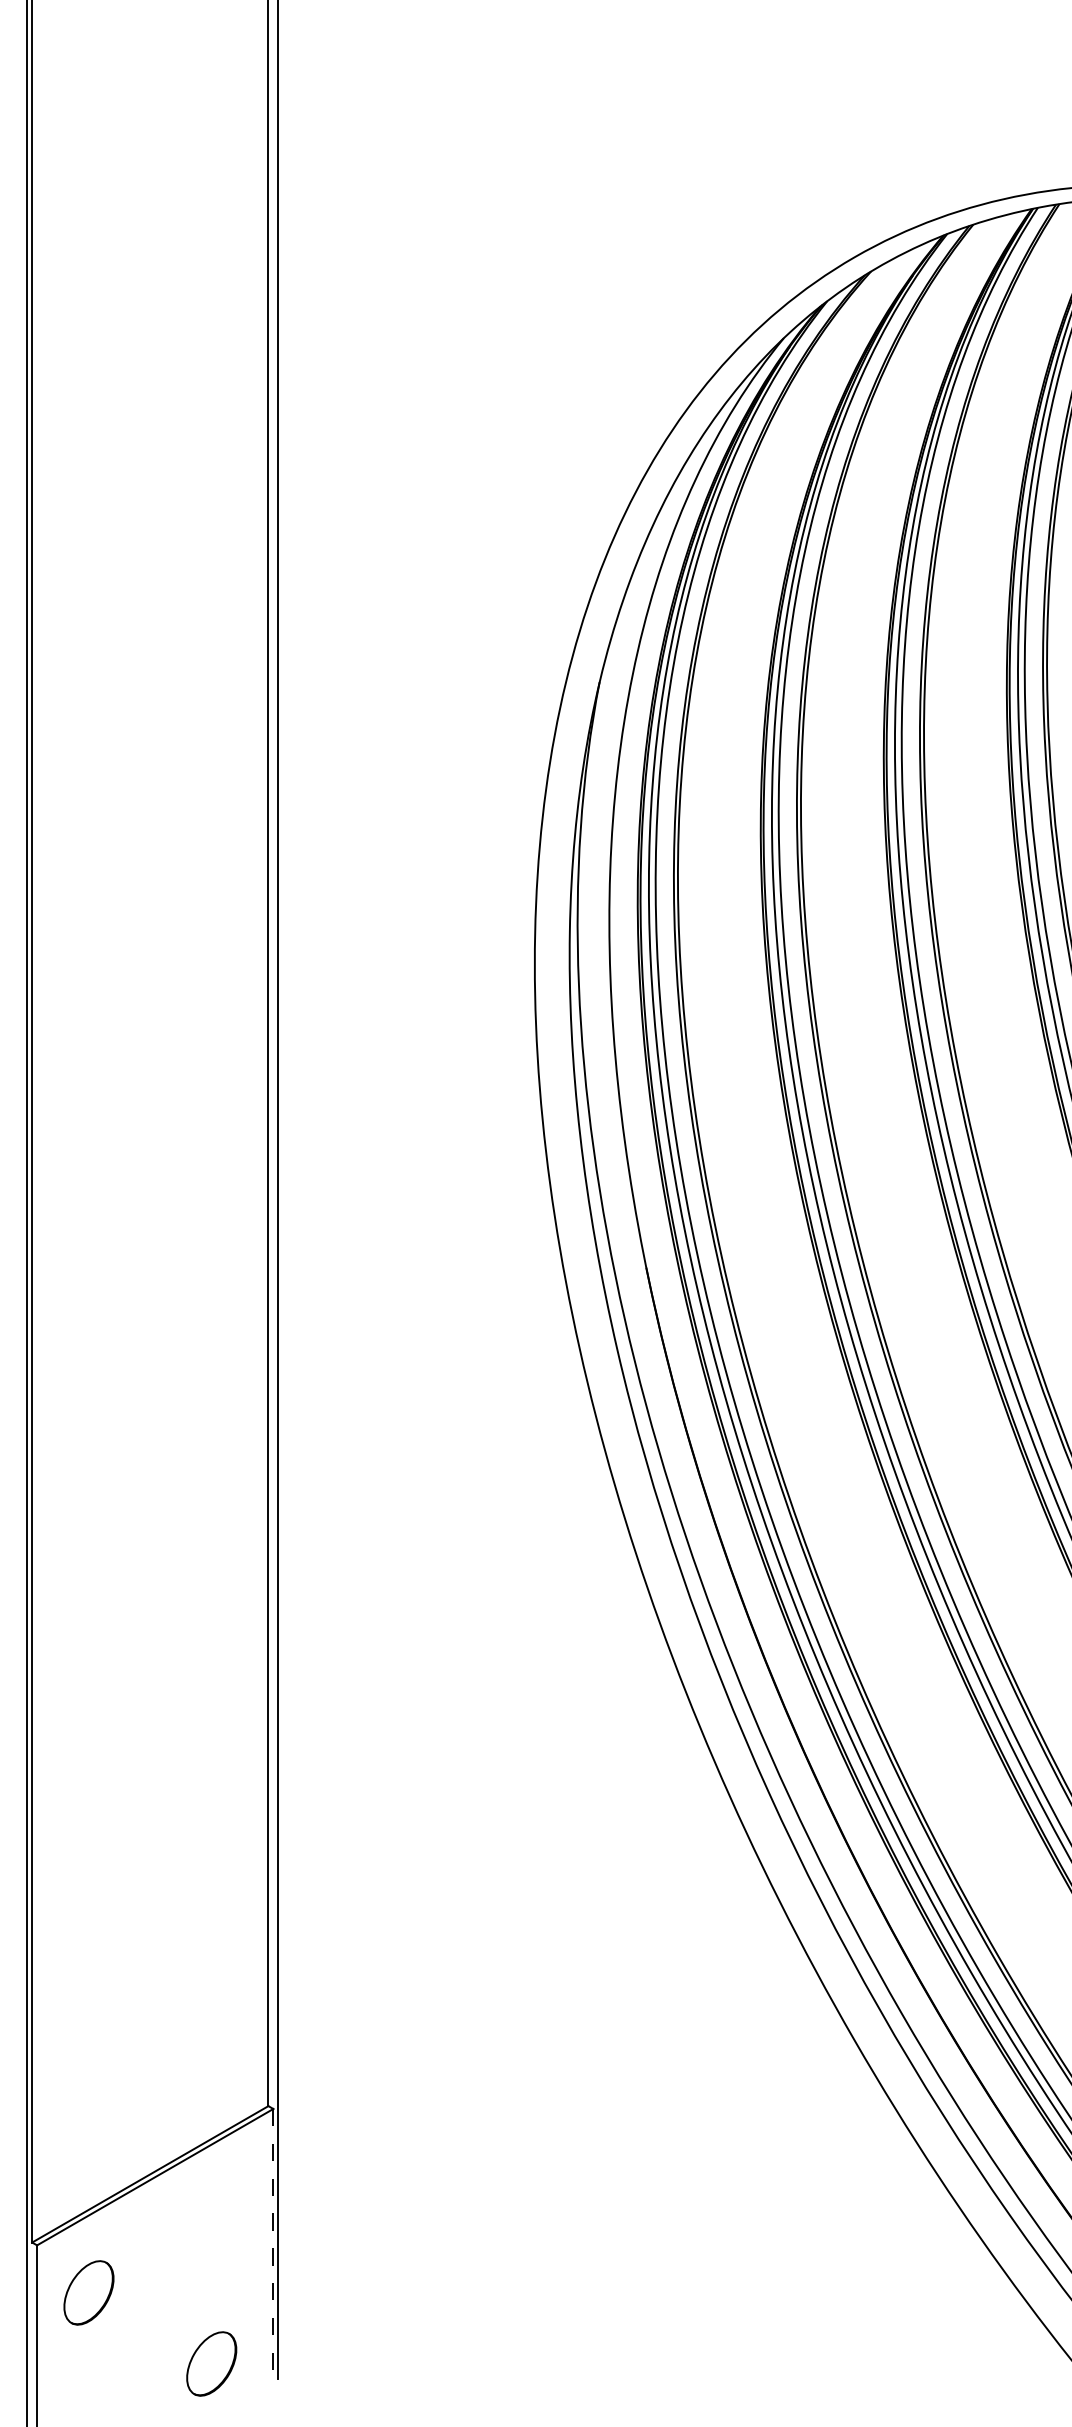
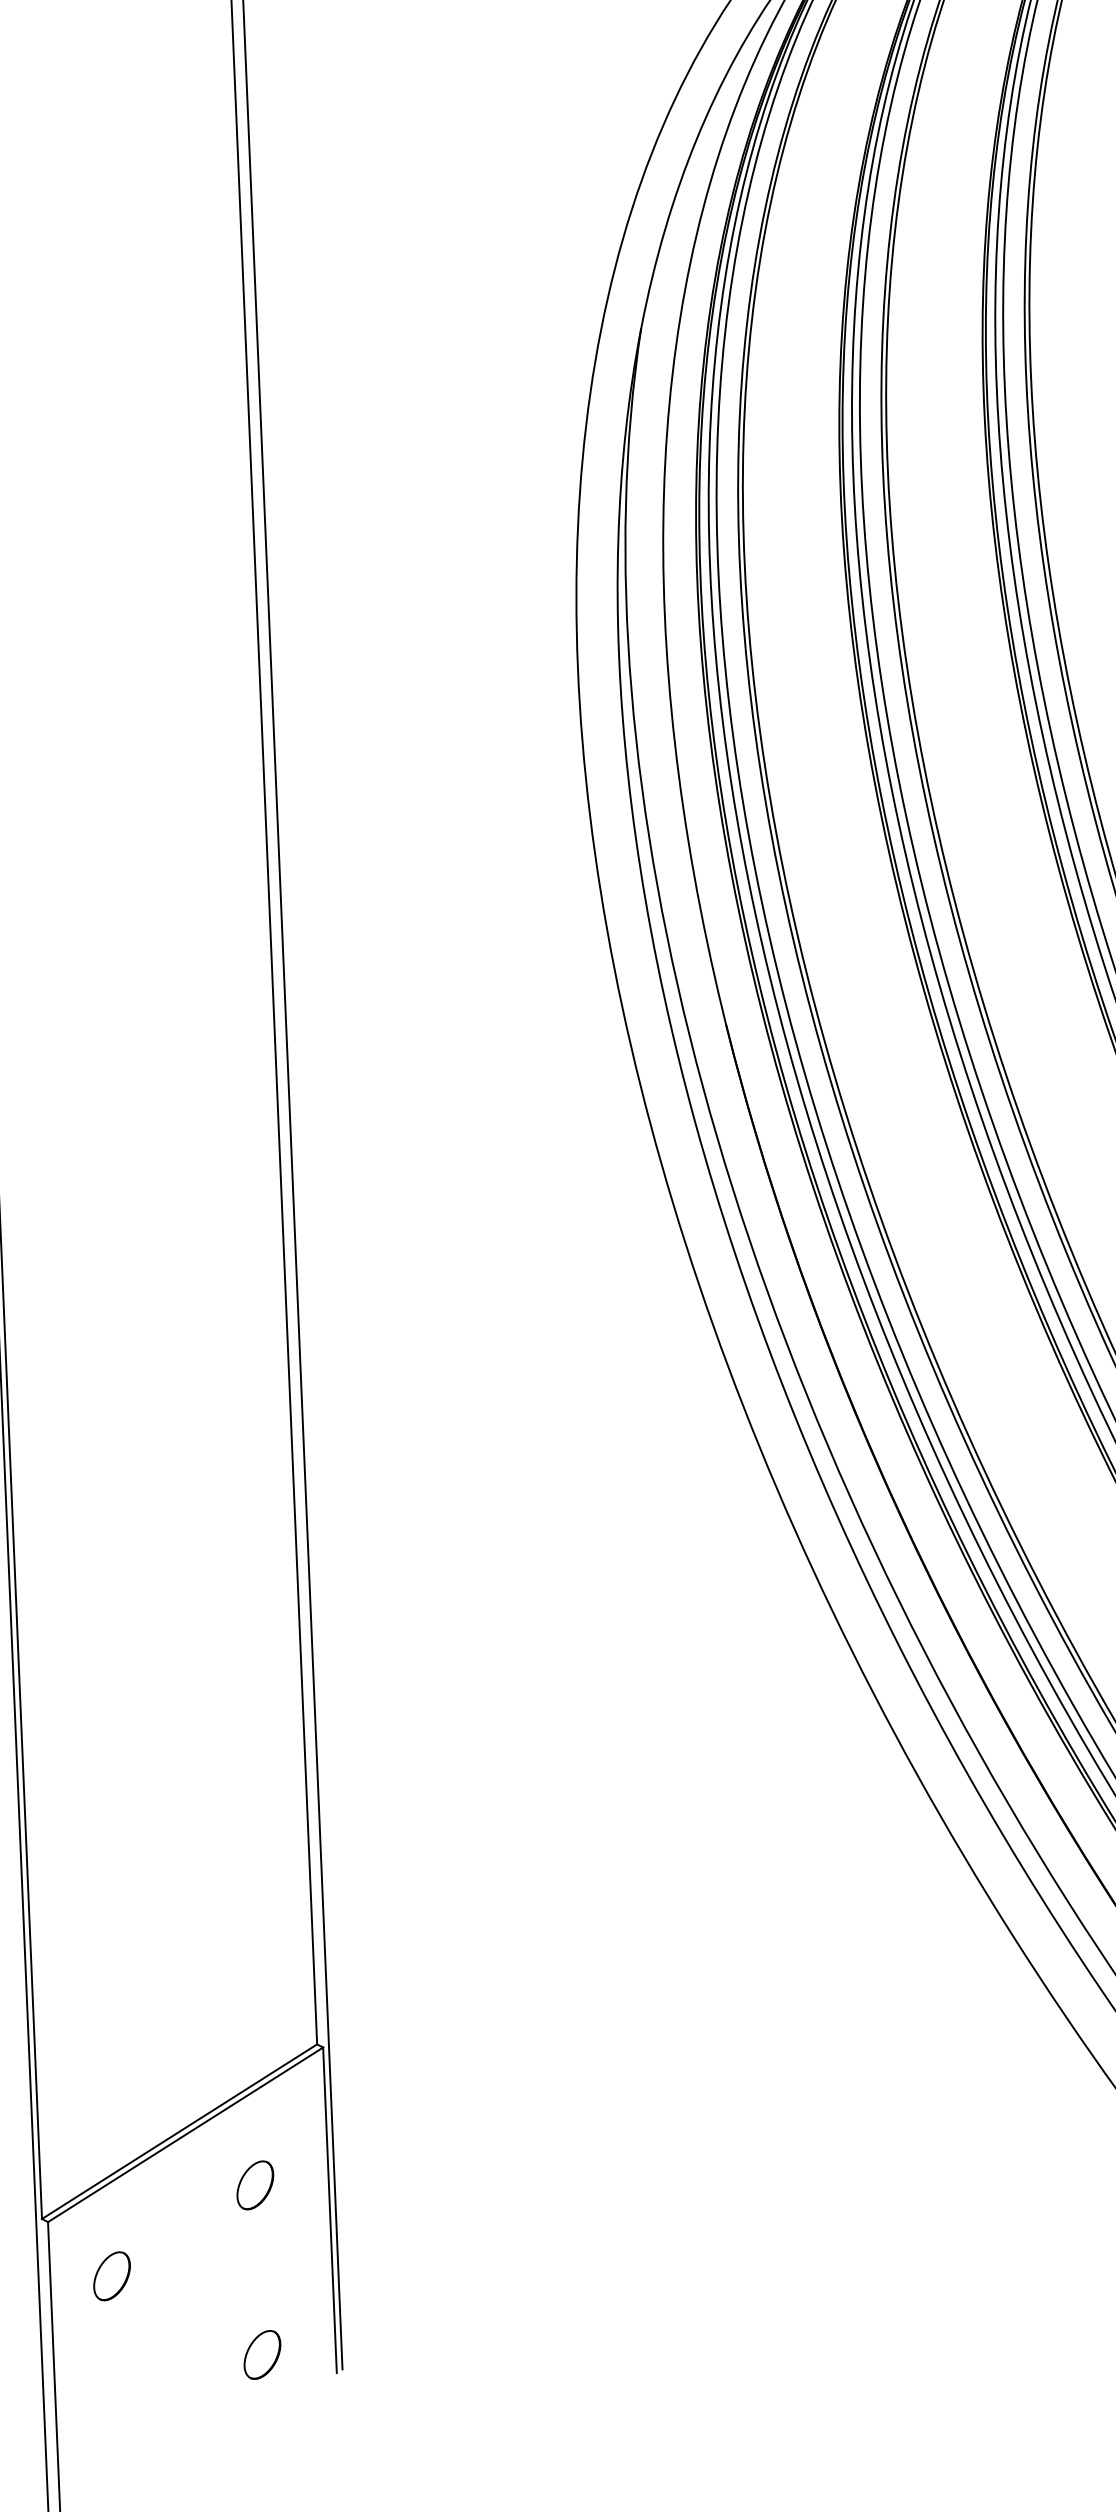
part: (211, 2221) -> (254, 2184), added
line: (273, 2245) -> (330, 2210), dashed -> solid
part: (88, 2292) -> (111, 2275), size x0.62
part: (211, 2363) -> (262, 2354), size x0.62

